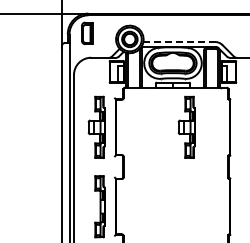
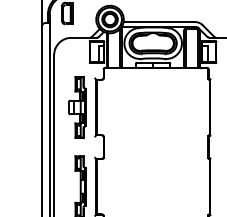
line: (179, 42) -> (159, 22), dashed -> solid
part: (186, 126) -> (166, 106), removed

